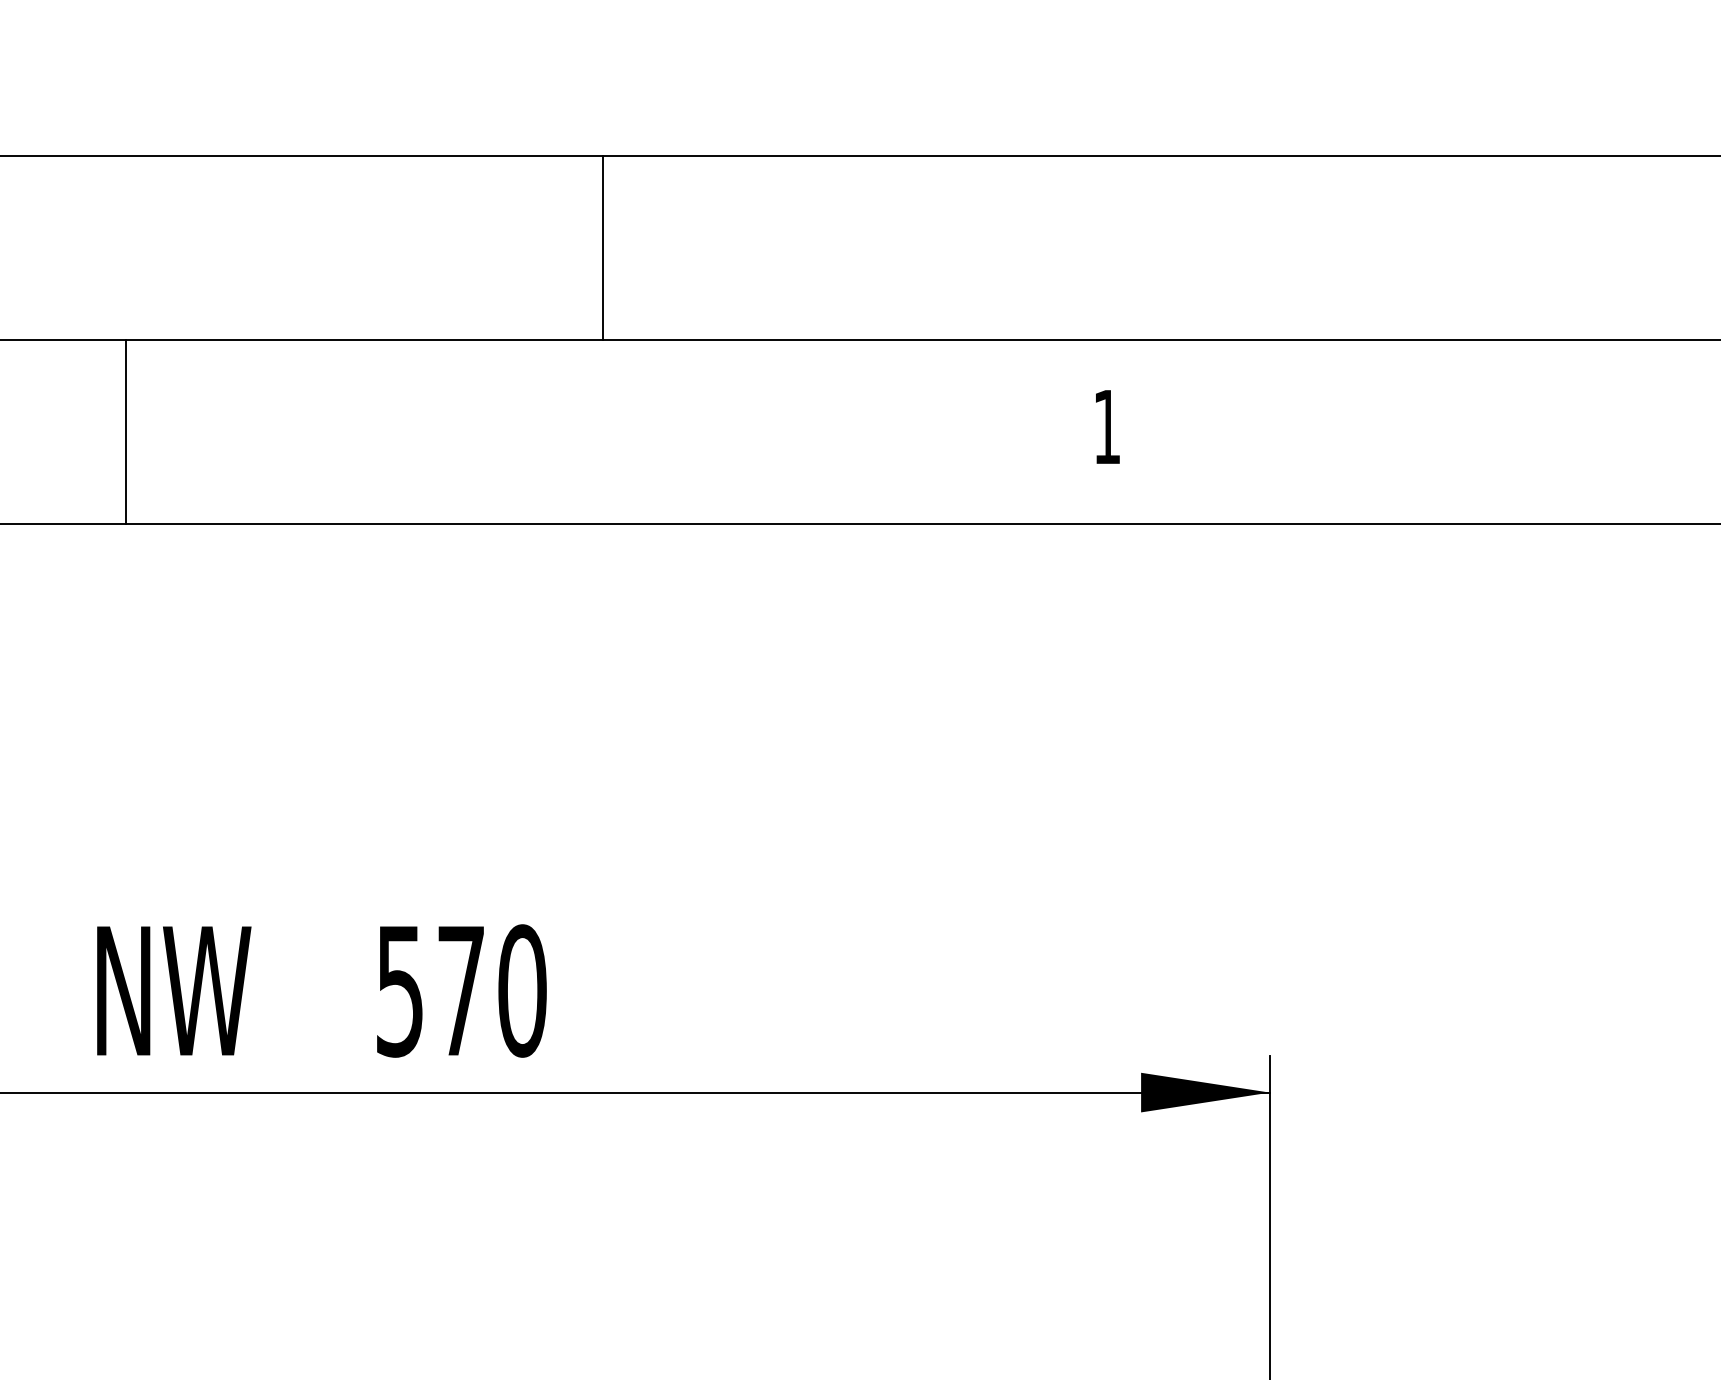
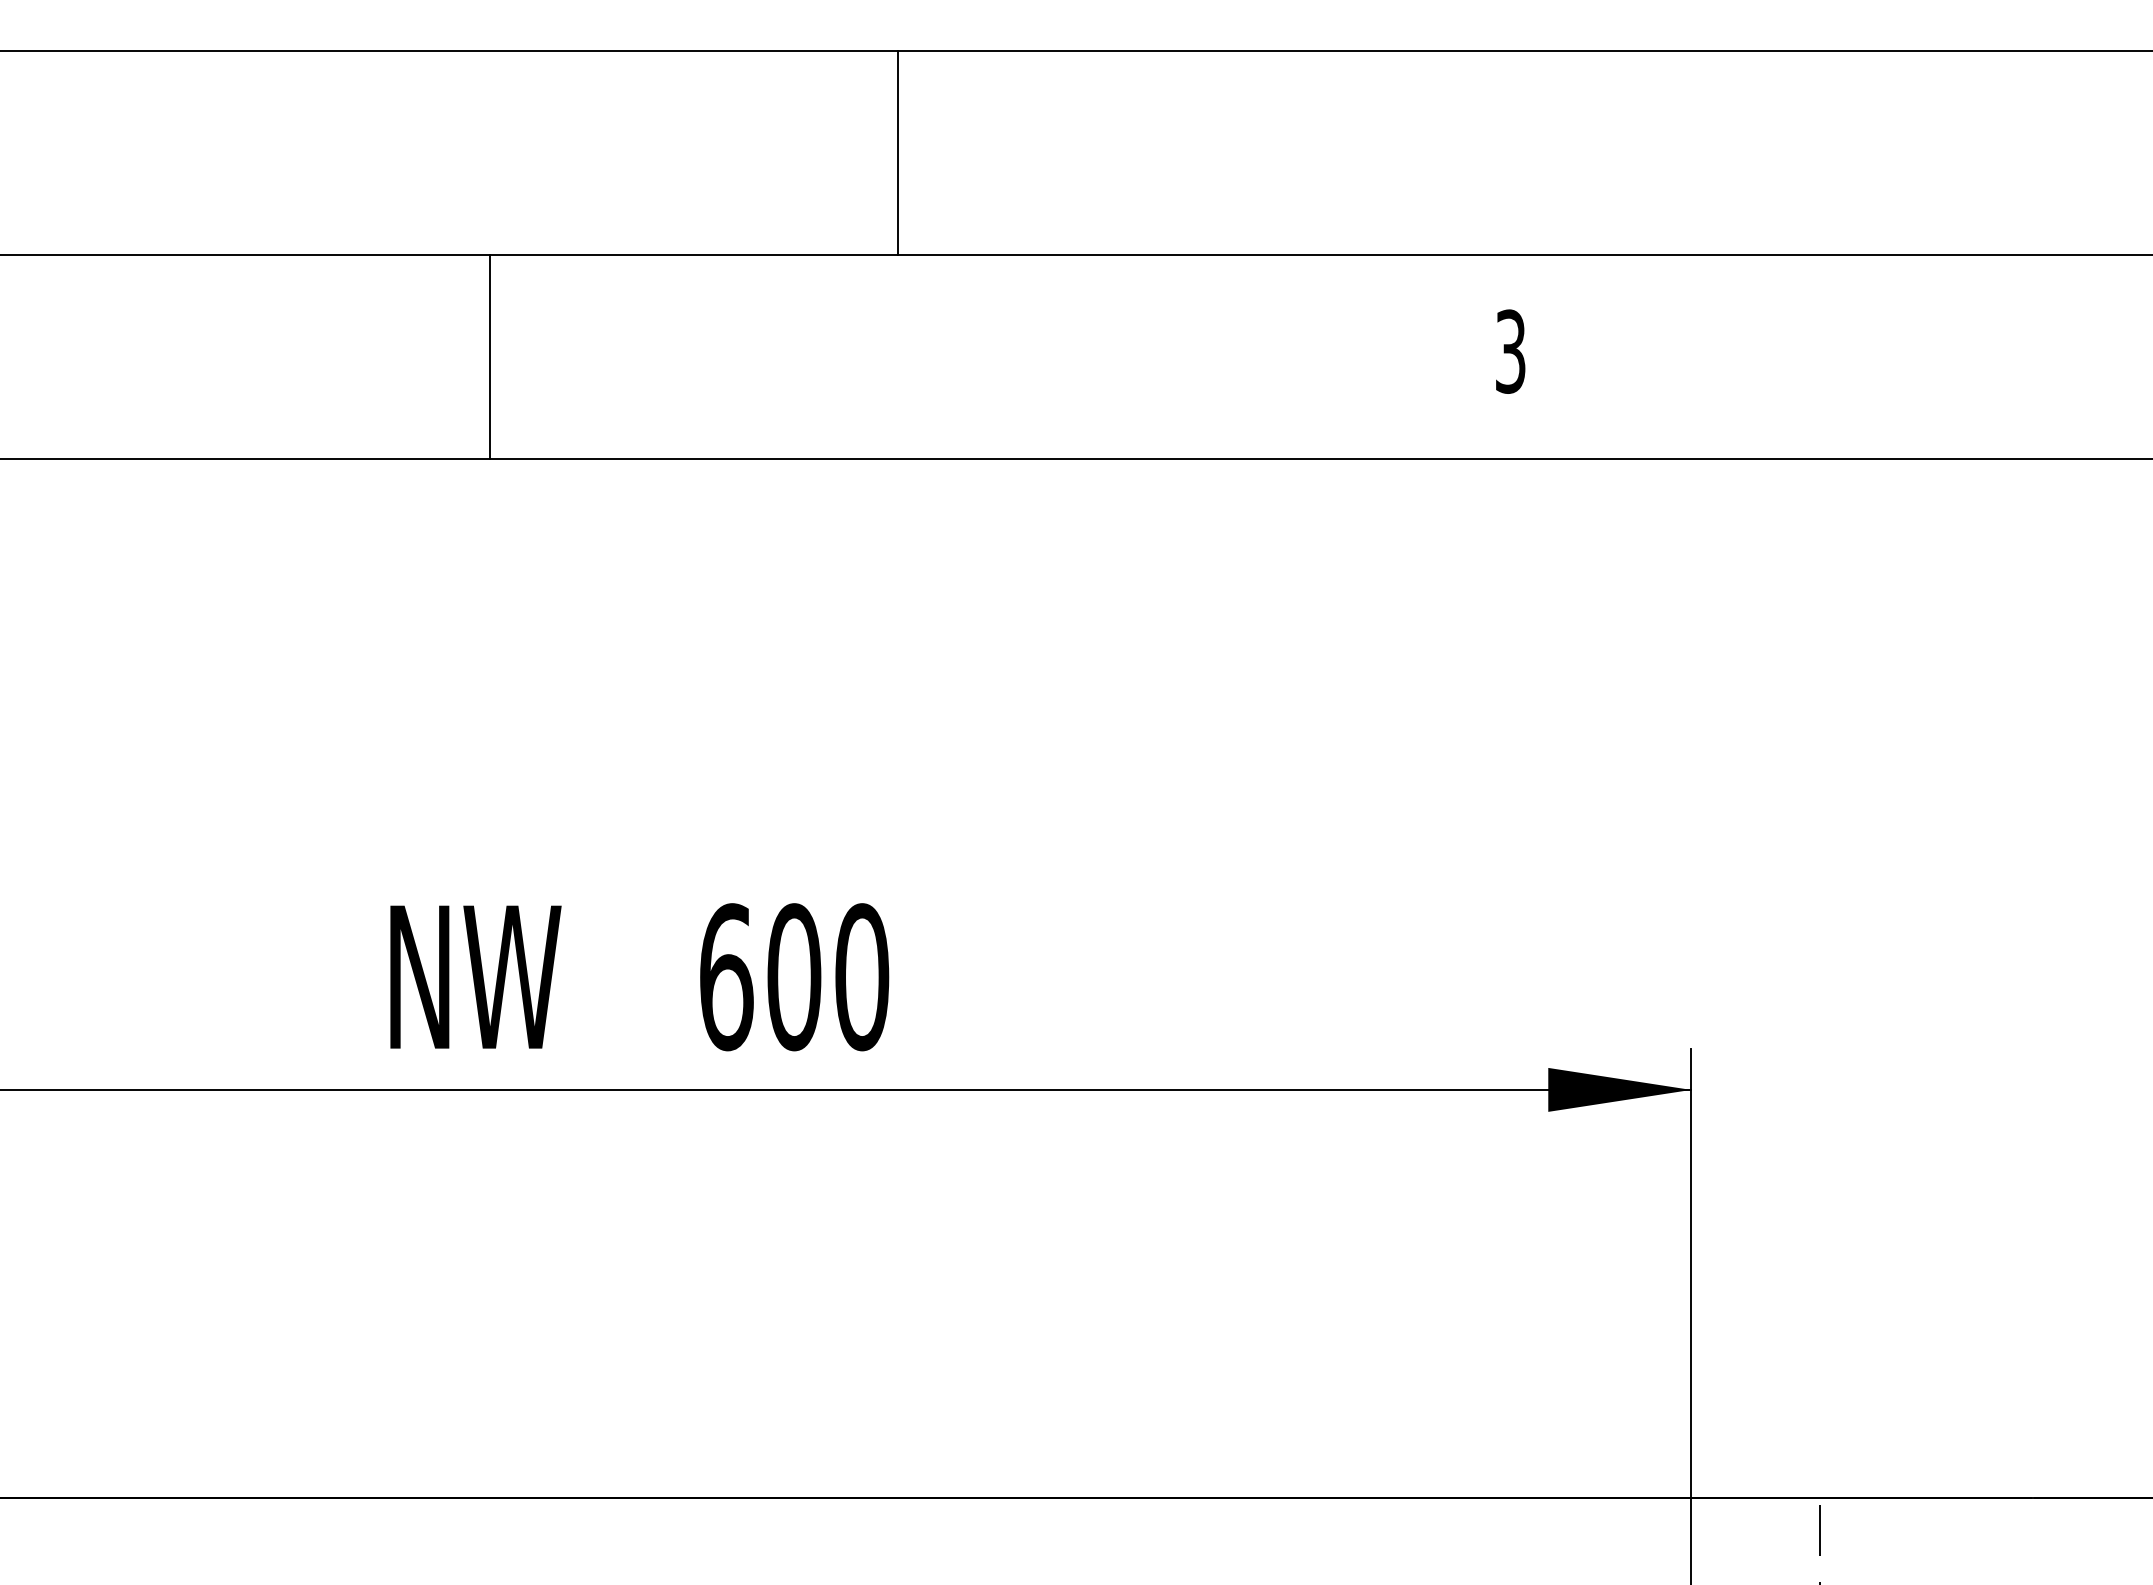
line: (603, 248) -> (897, 153), moved
text: (1107, 426) -> (1510, 351), 1 -> 3
line: (126, 432) -> (489, 357), moved
text: (430, 991) -> (760, 977), 570 -> 600

